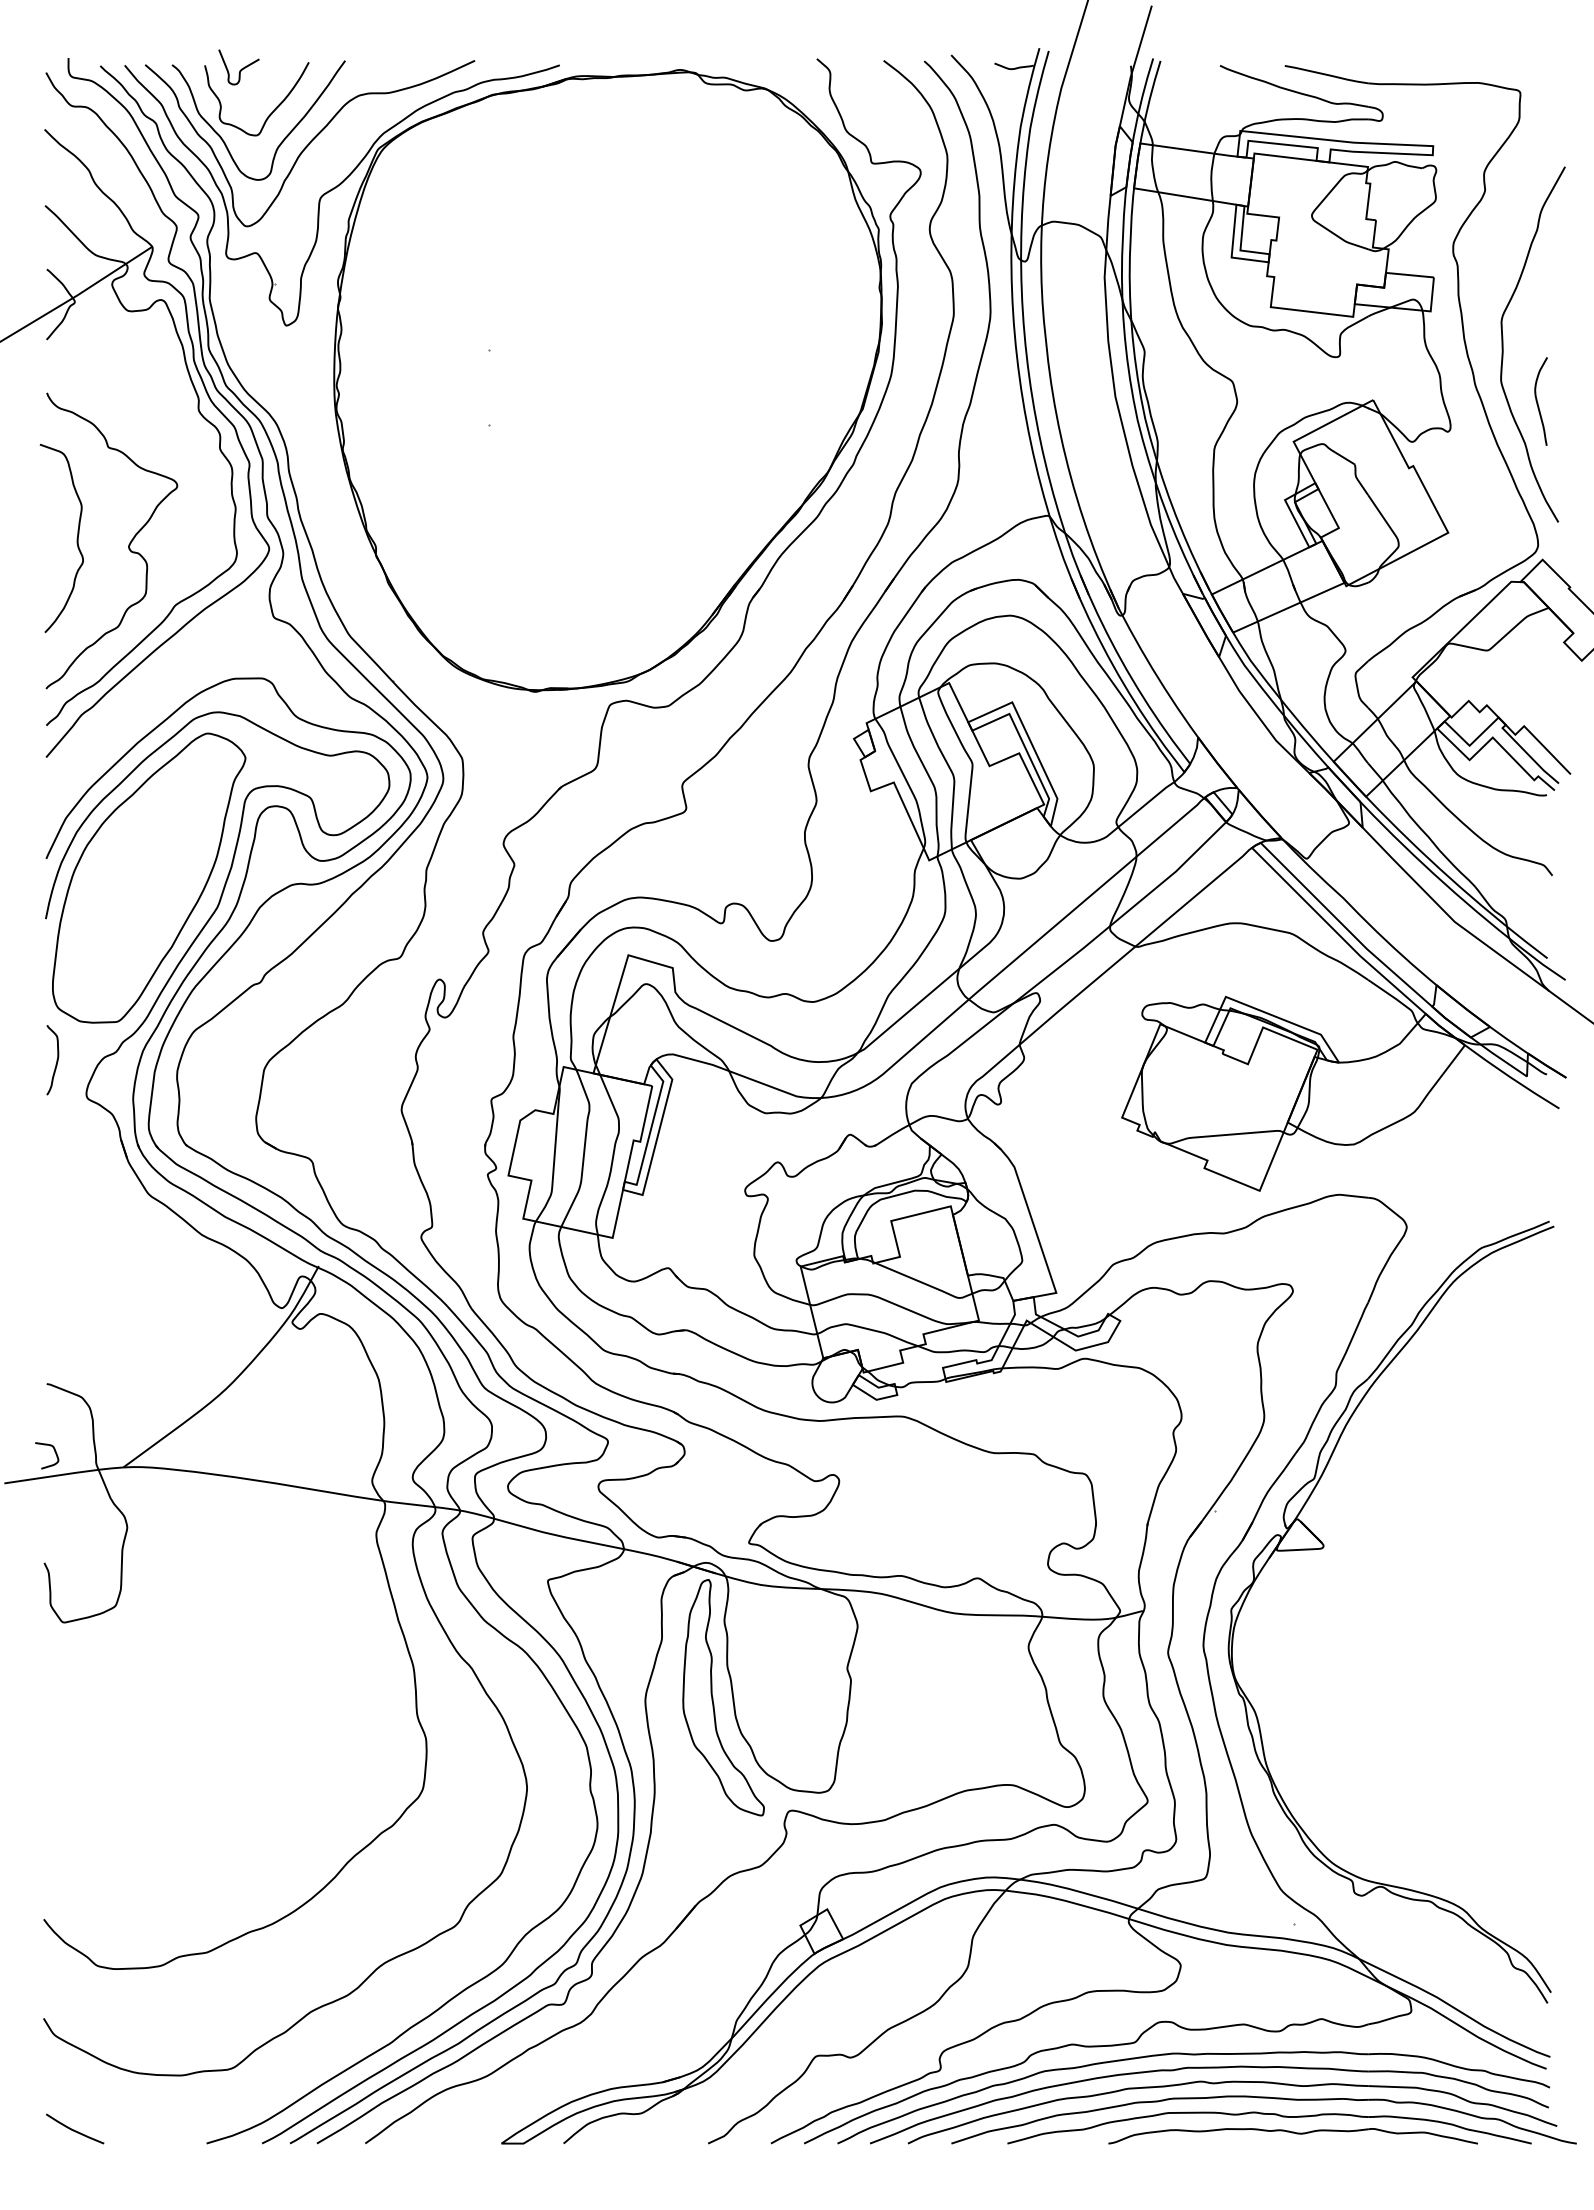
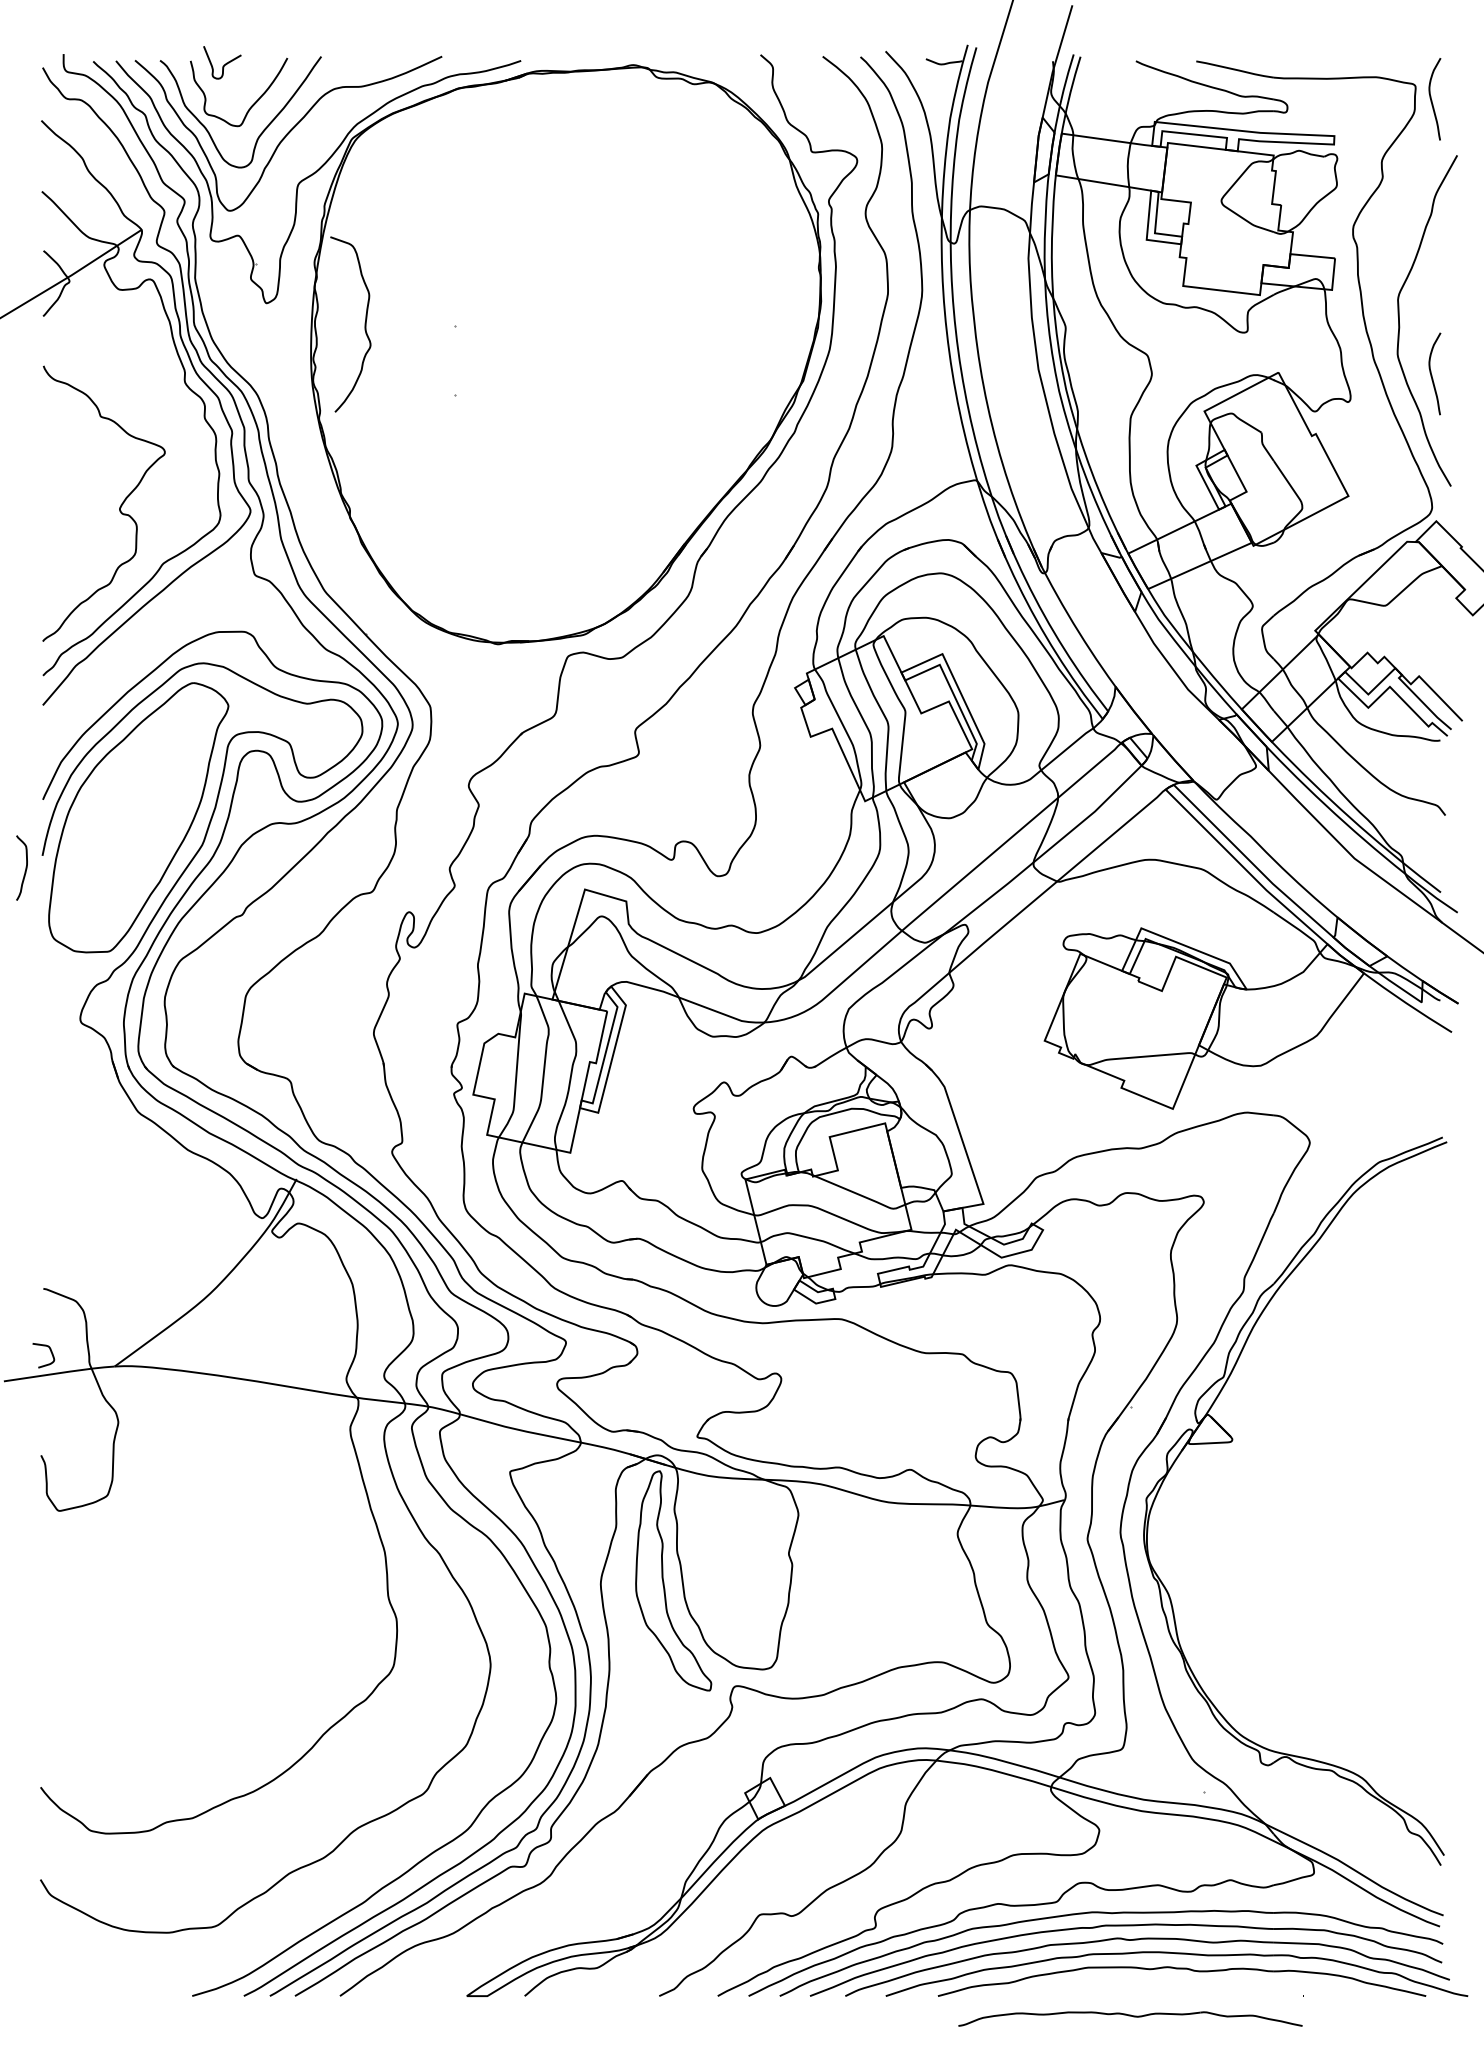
curve: (1538, 107) -> (1432, 100), added
curve: (76, 538) -> (364, 324), moved
curve: (56, 1060) -> (25, 868), moved
curve: (74, 2129) -> (69, 1983), removed
part: (1292, 2136) -> (1129, 2019), moved

